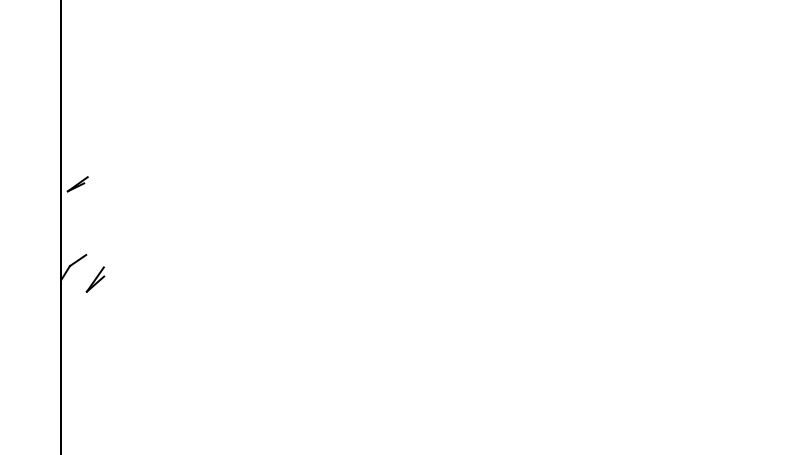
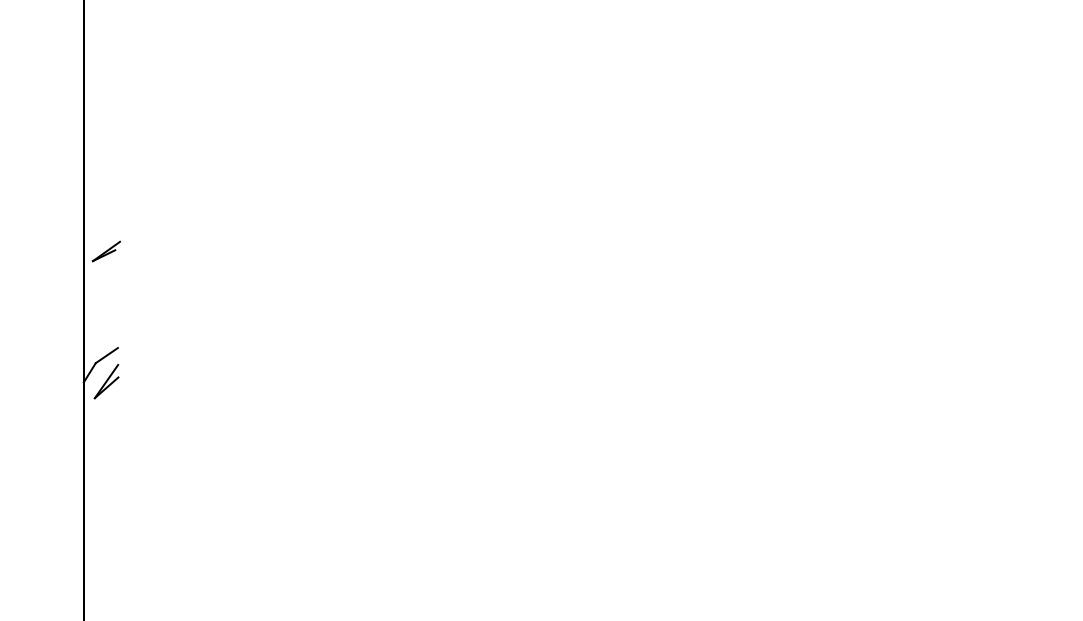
part: (95, 279) -> (106, 381), moved

